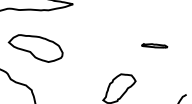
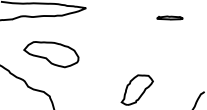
part: (154, 45) -> (169, 17), moved

